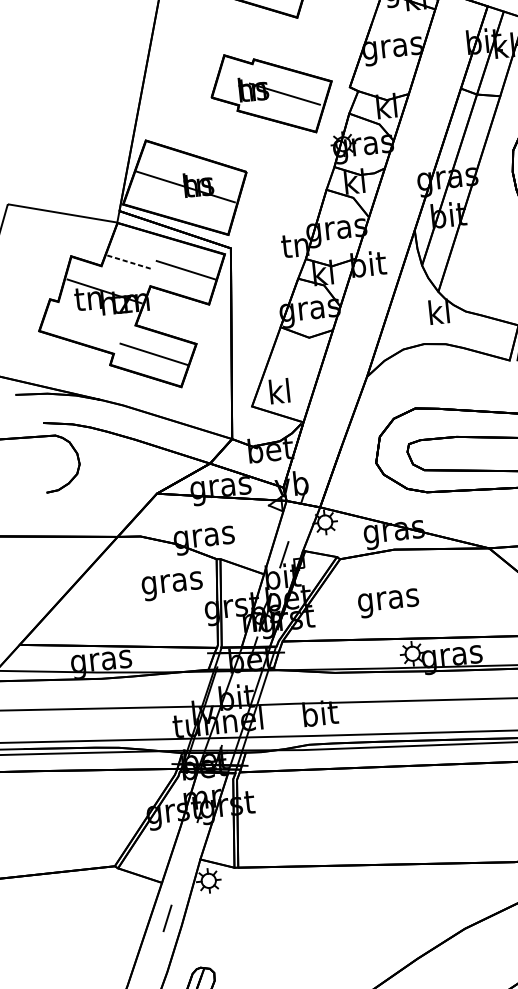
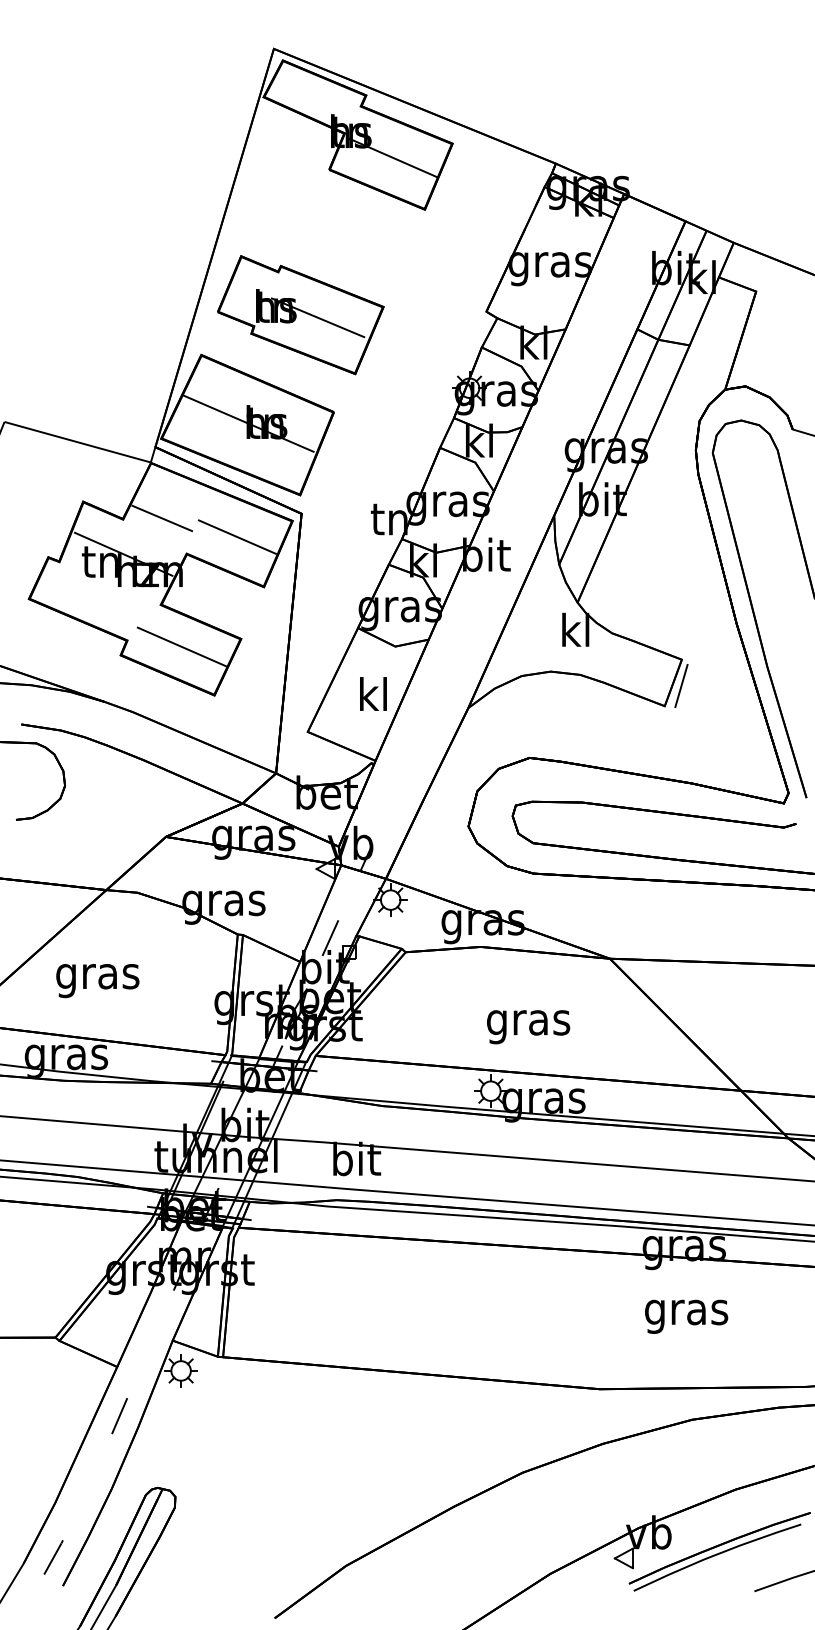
part: (271, 93) -> (300, 315), moved
line: (130, 262) -> (162, 518), dashed -> solid
text: (279, 390) -> (373, 693), moved
text: (172, 586) -> (97, 981), moved
text: (388, 603) -> (528, 1027), moved

